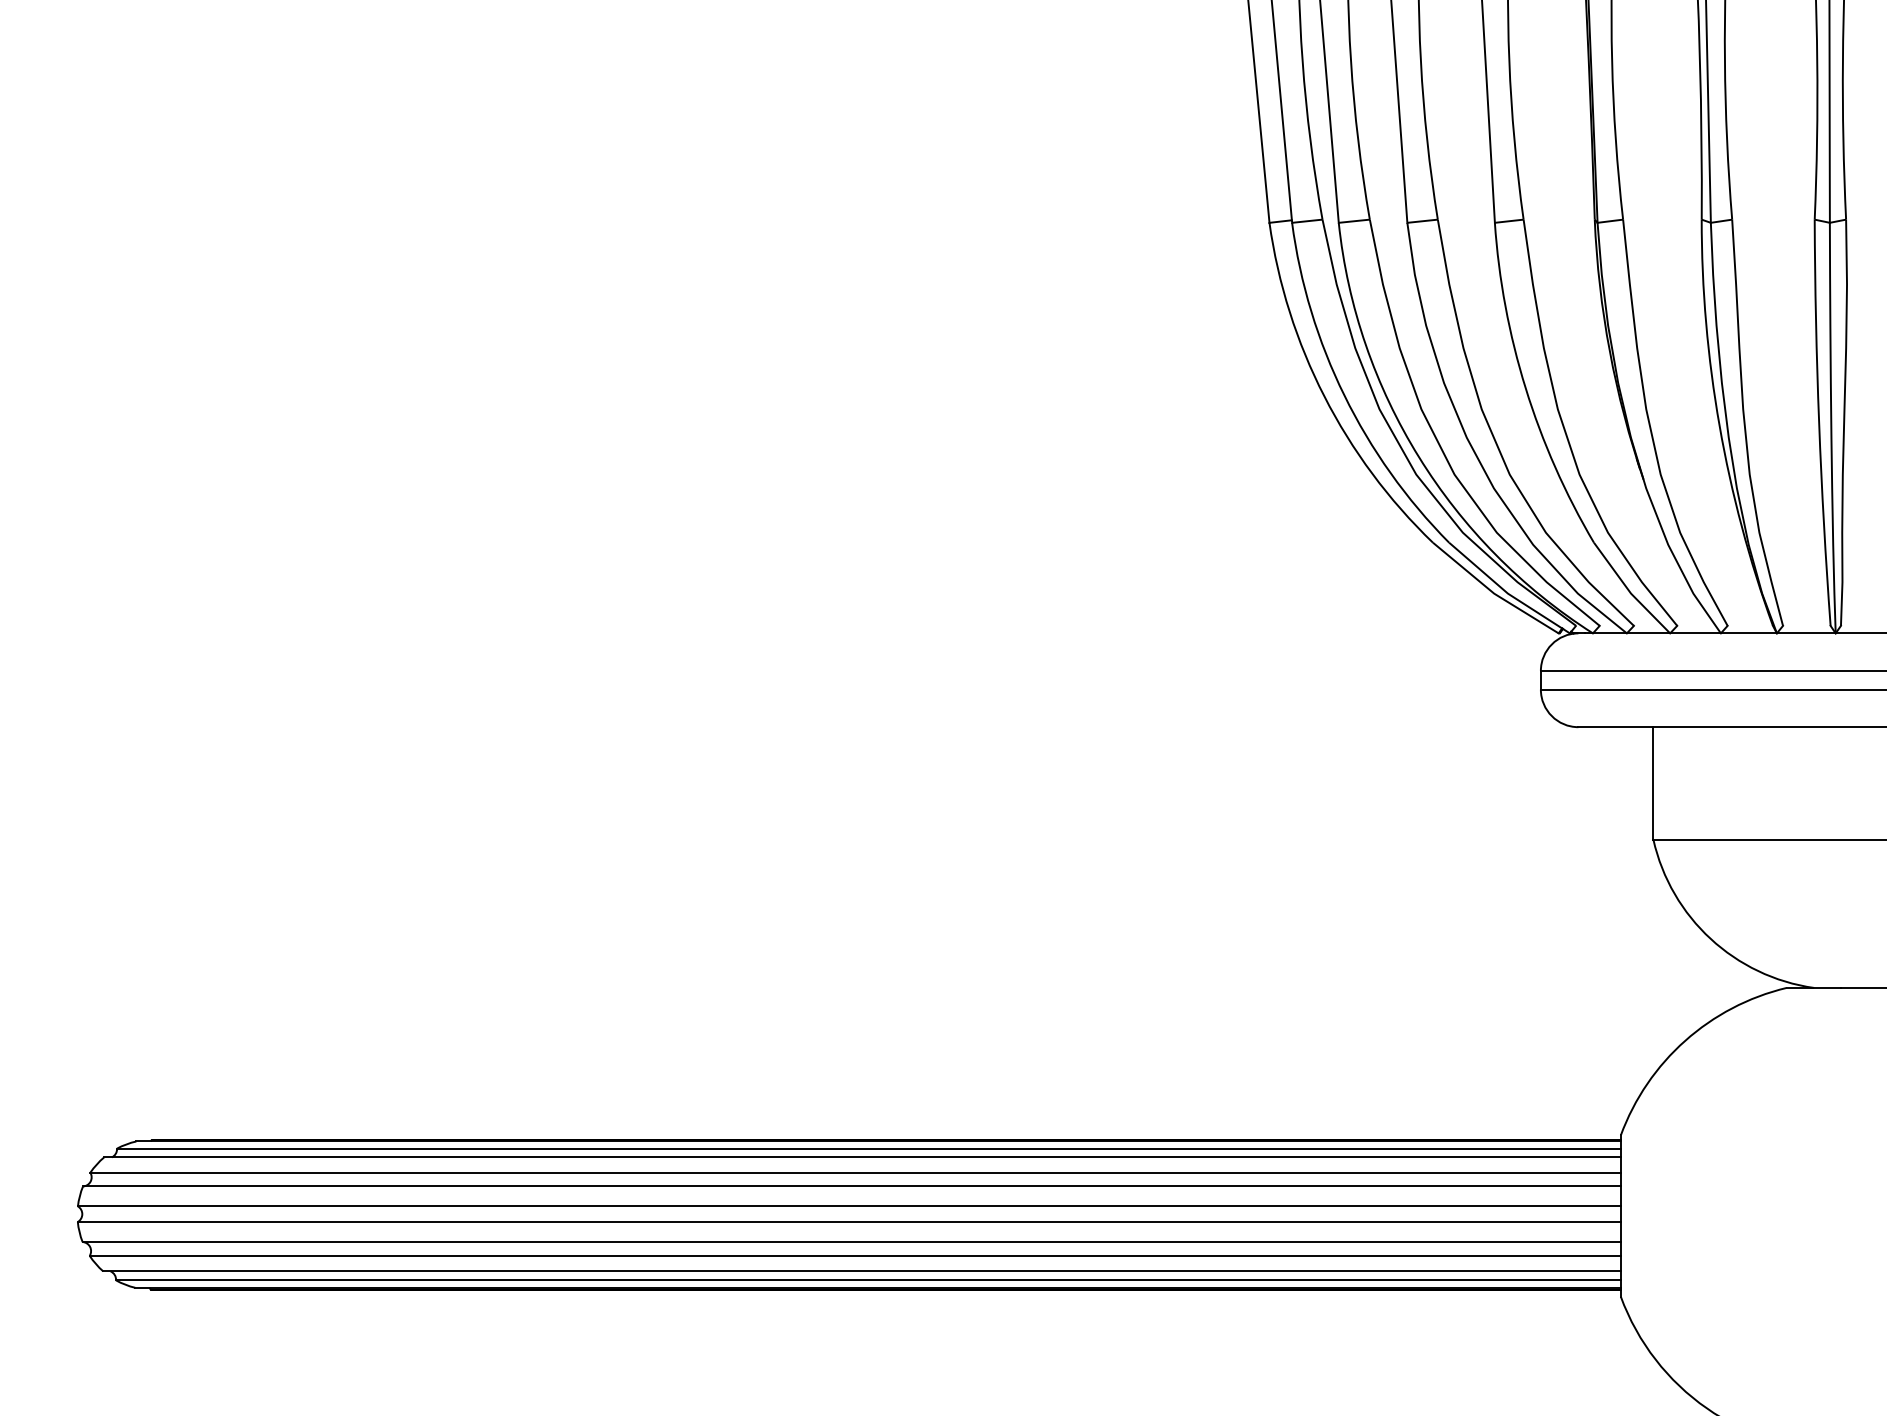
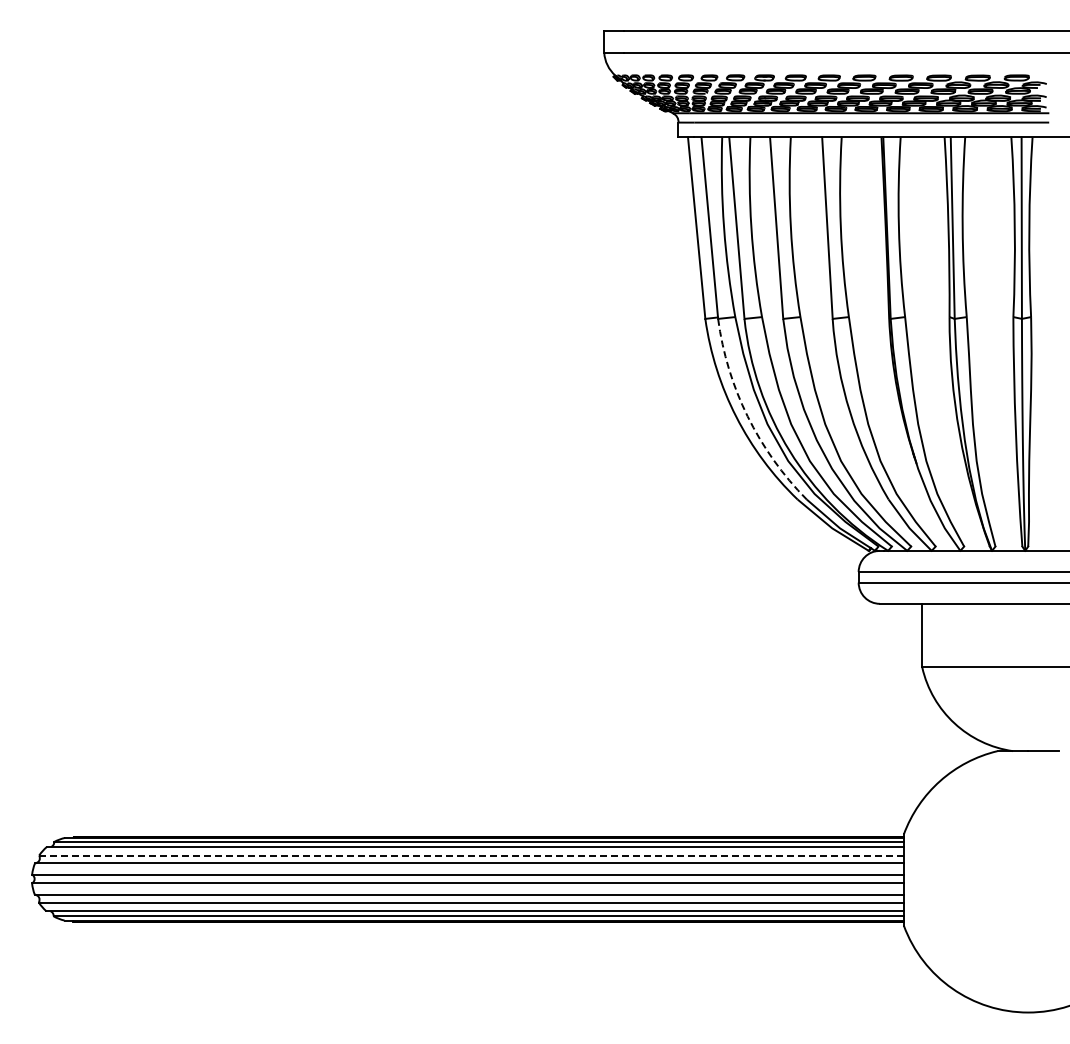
arc: (1344, 395) -> (747, 416), solid -> dashed
line: (855, 1172) -> (471, 855), solid -> dashed

